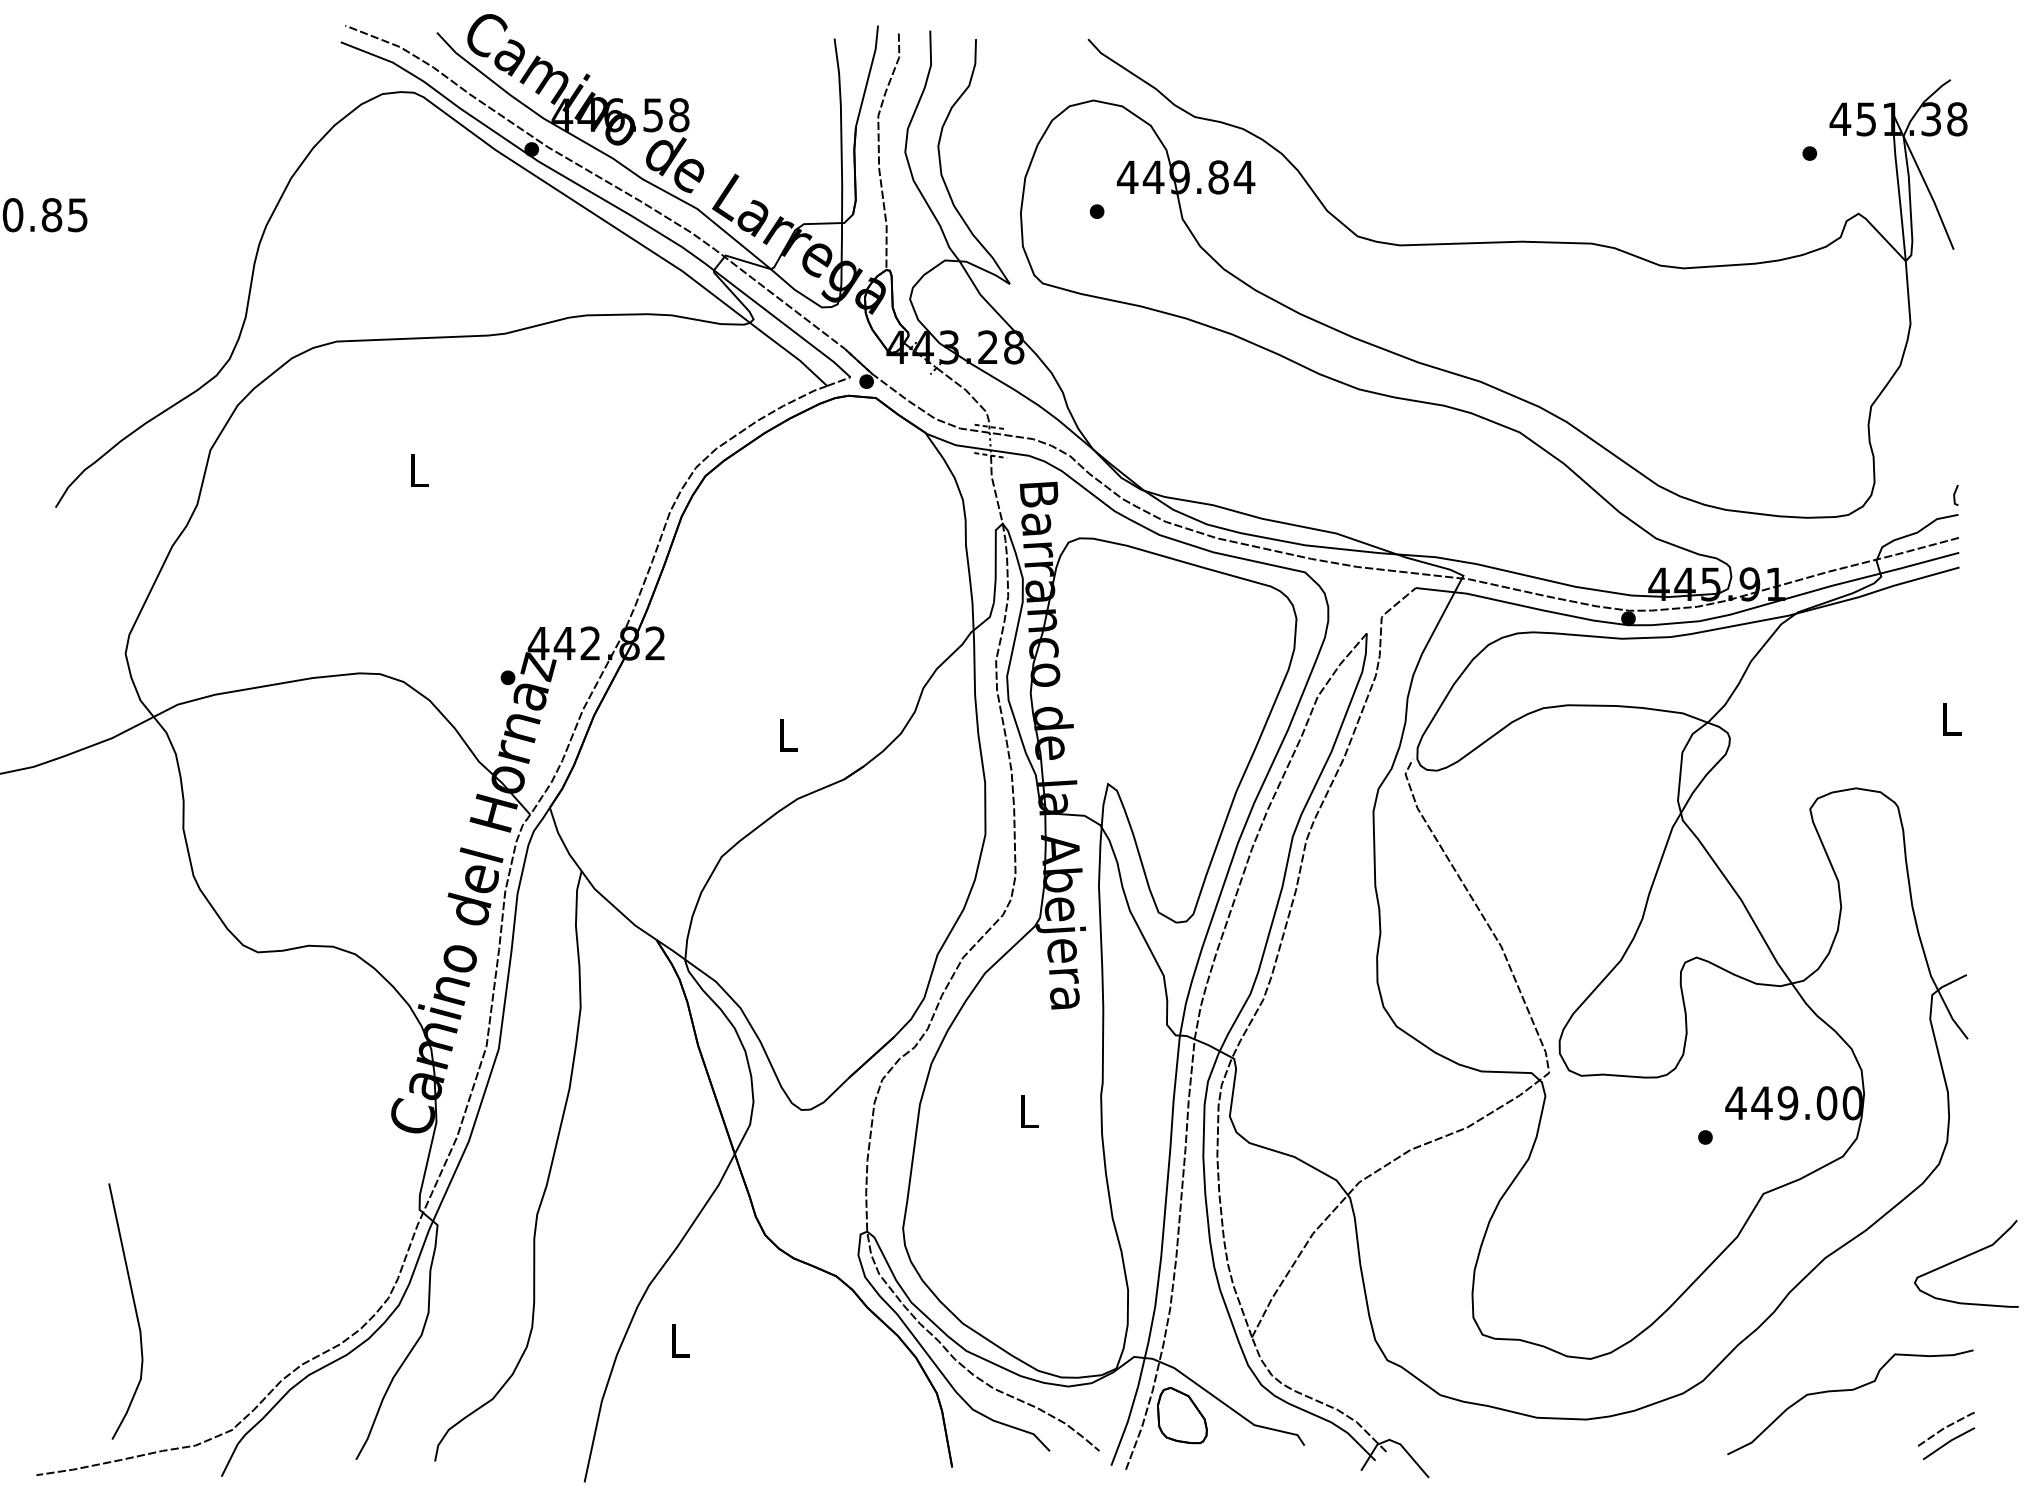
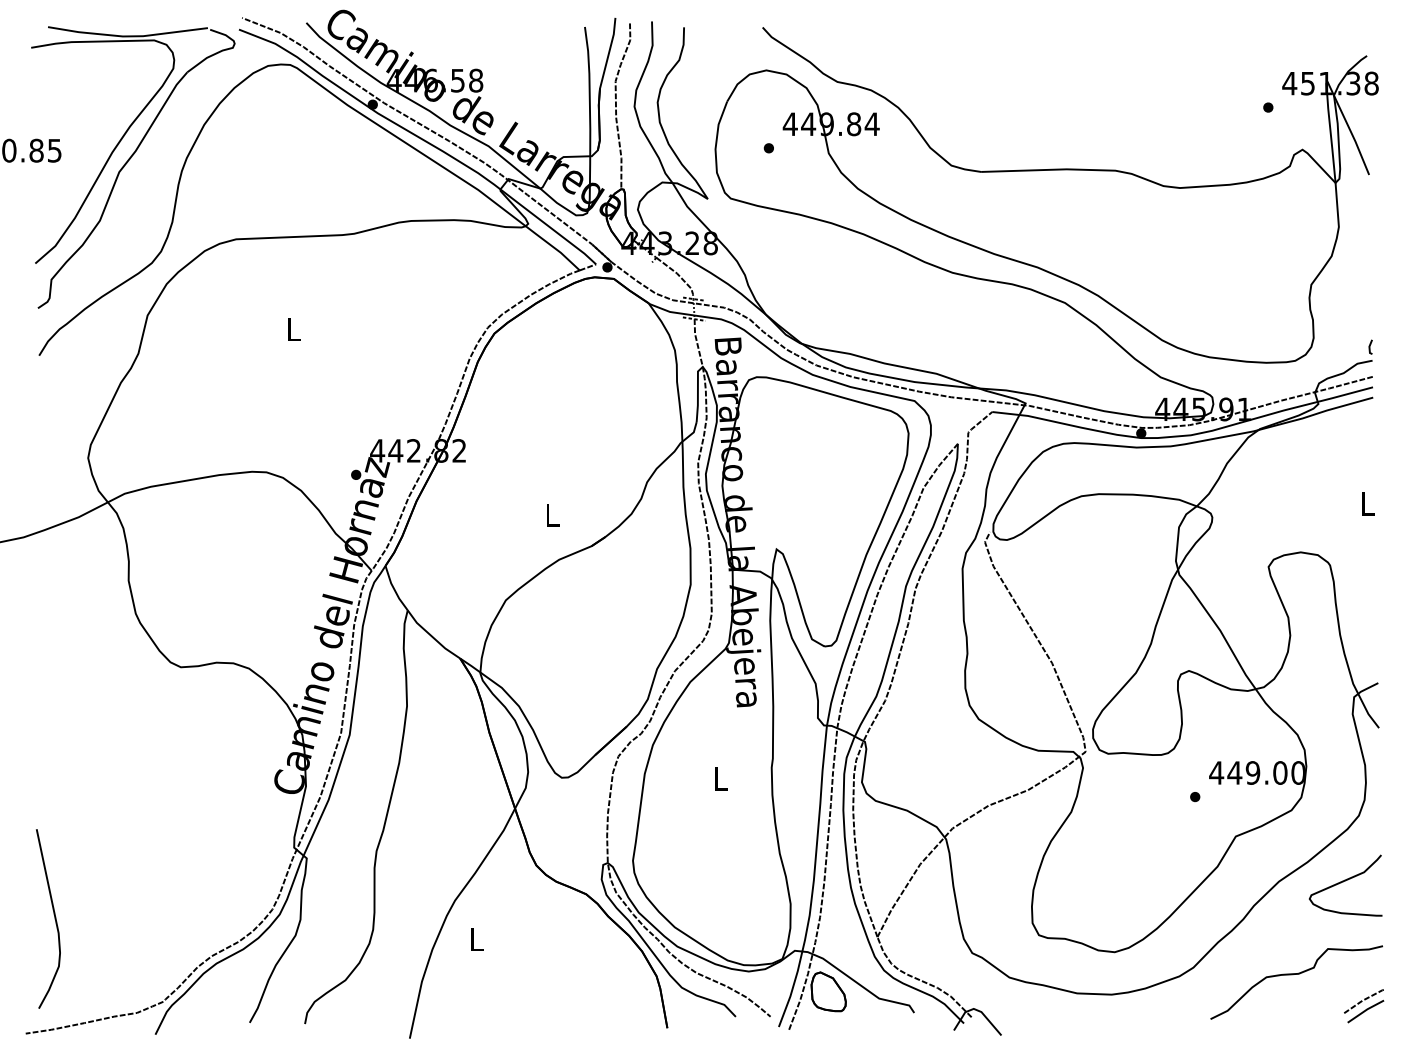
part: (182, 231) -> (128, 162), added
curve: (1964, 1258) -> (1344, 881), moved
curve: (134, 1309) -> (54, 917), moved

